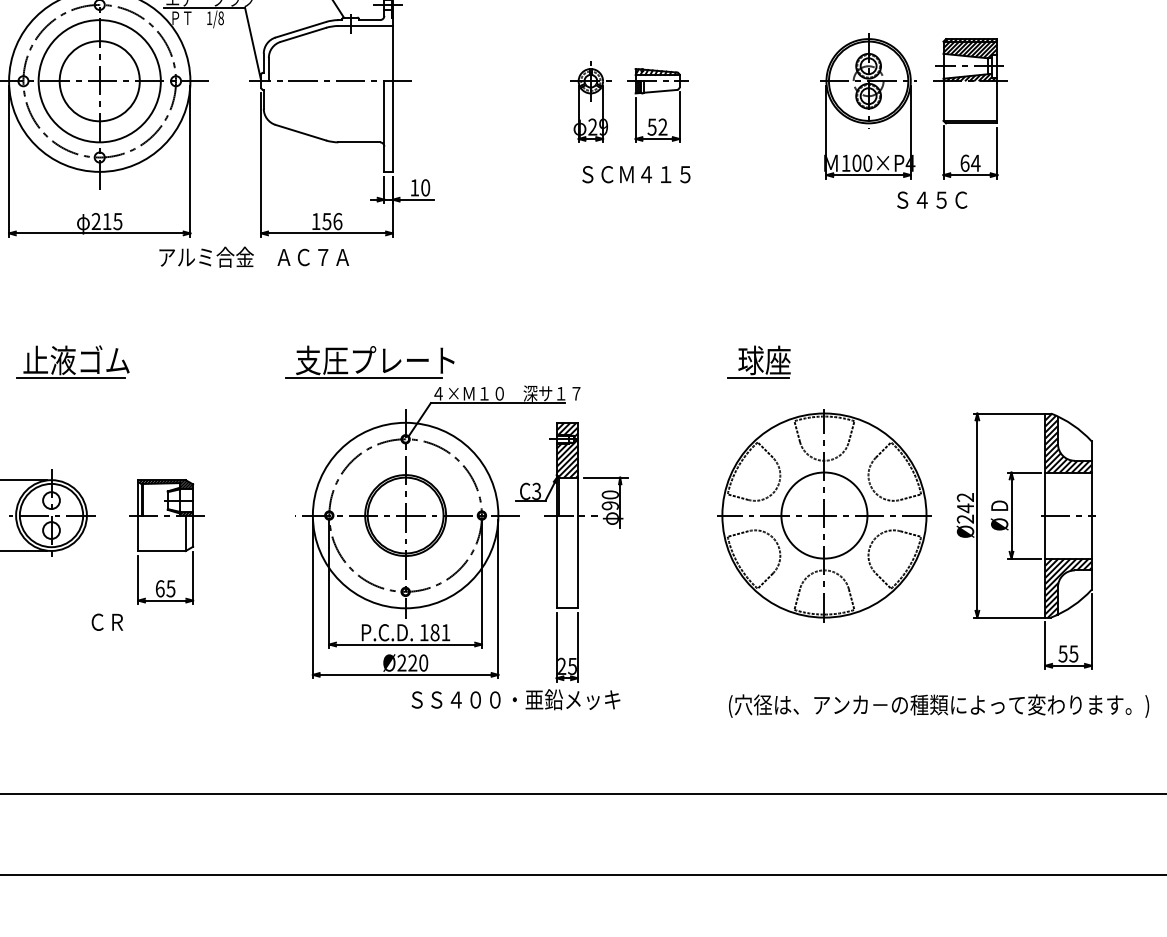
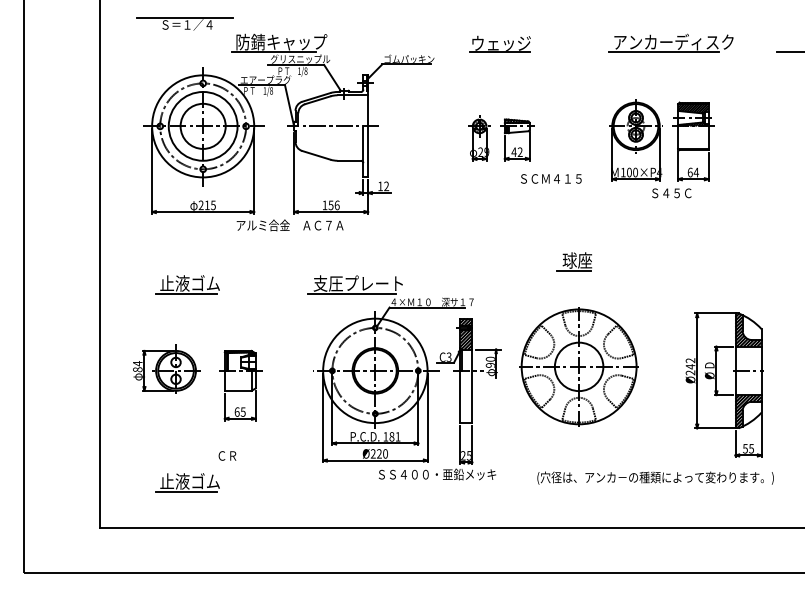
text: (651, 127) -> (513, 152), 52 -> 42
text: (636, 173) -> (551, 178), moved
text: (425, 188) -> (386, 186), 10 -> 12
part: (759, 362) -> (574, 261), moved
part: (823, 514) -> (578, 366), moved
text: (107, 621) -> (227, 455), moved
text: (938, 704) -> (655, 477), moved
part: (71, 713) -> (187, 482), added

